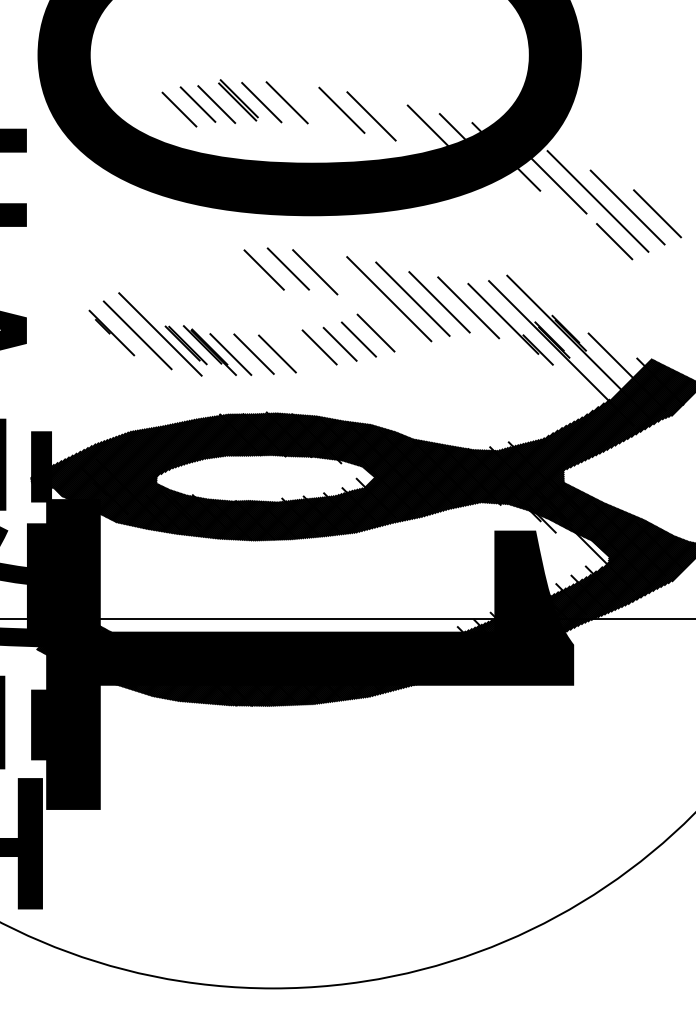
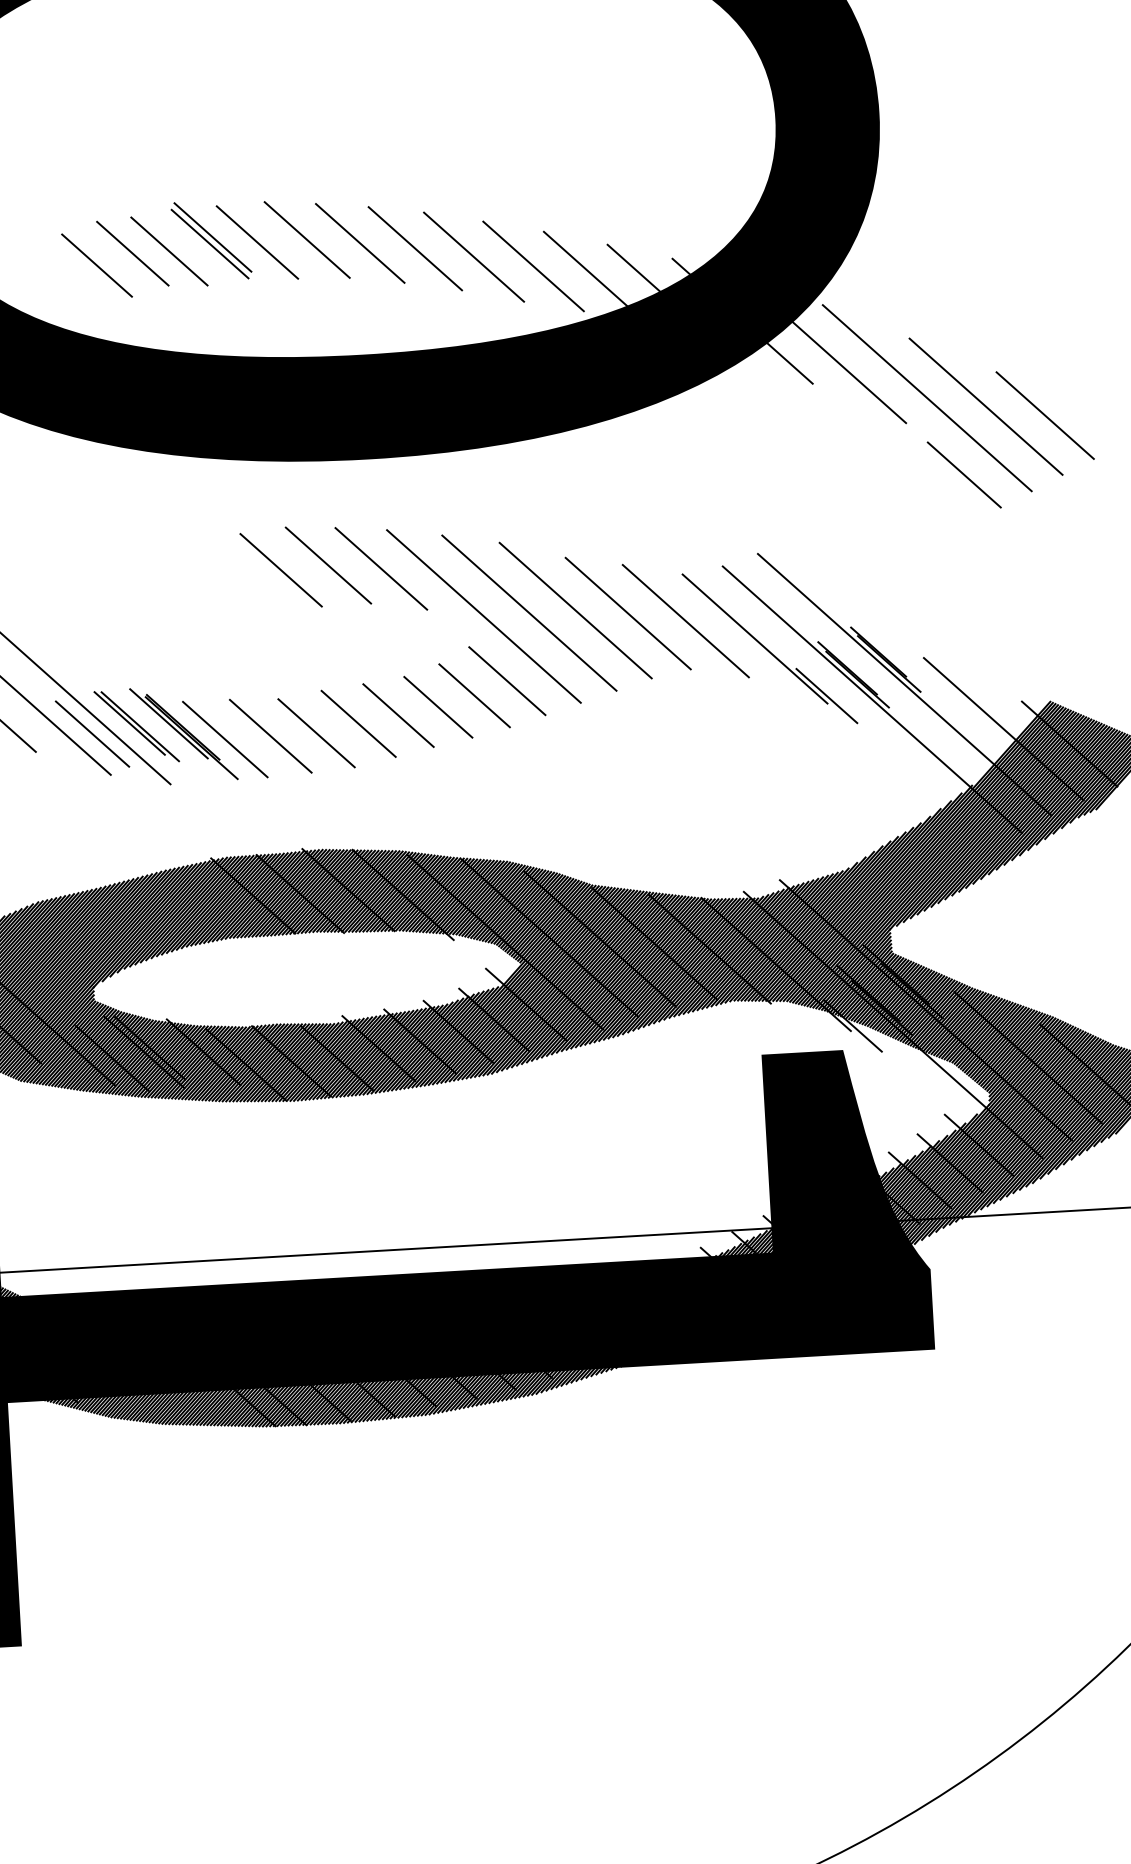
line: (313, 105) -> (359, 242), added
line: (401, 122) -> (533, 265), added
line: (365, 299) -> (482, 616), added
line: (163, 347) -> (92, 733), added
line: (299, 350) -> (359, 723), added

